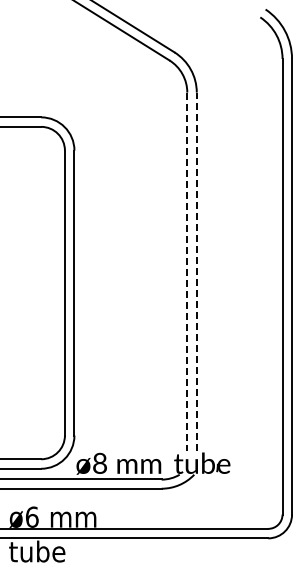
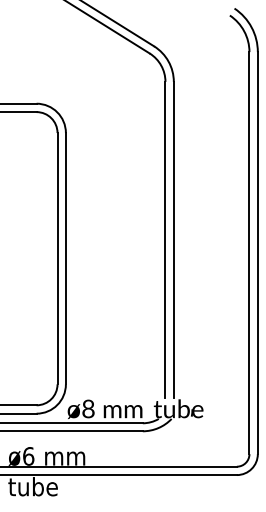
line: (196, 271) -> (173, 239), dashed -> solid
line: (187, 272) -> (165, 240), dashed -> solid

